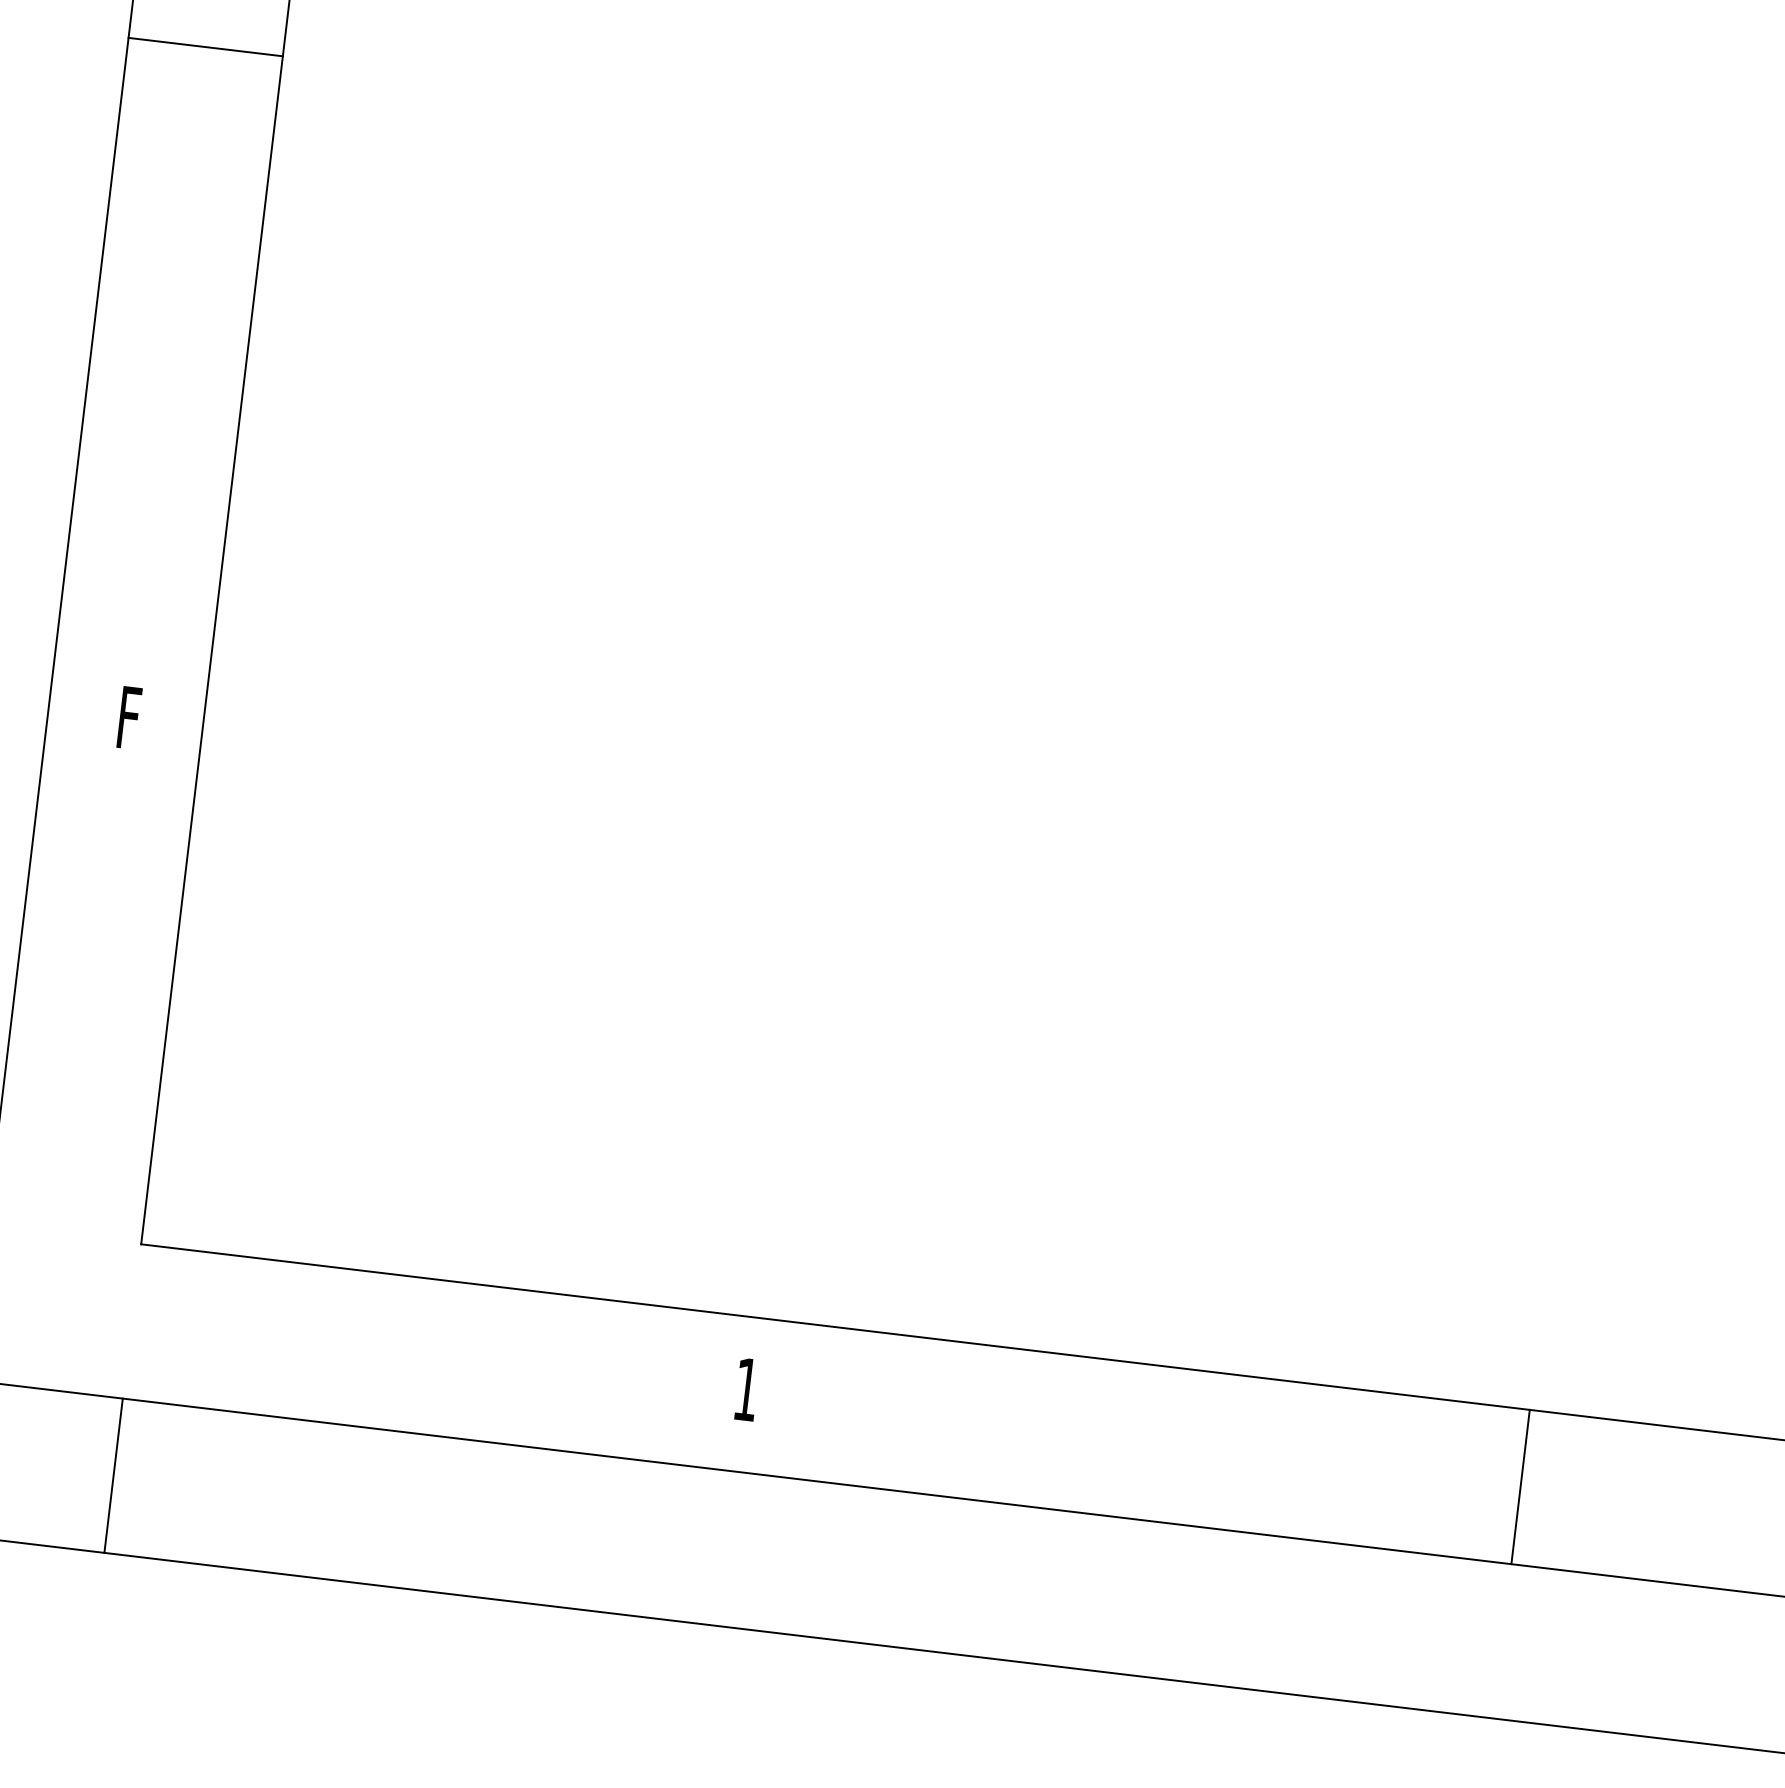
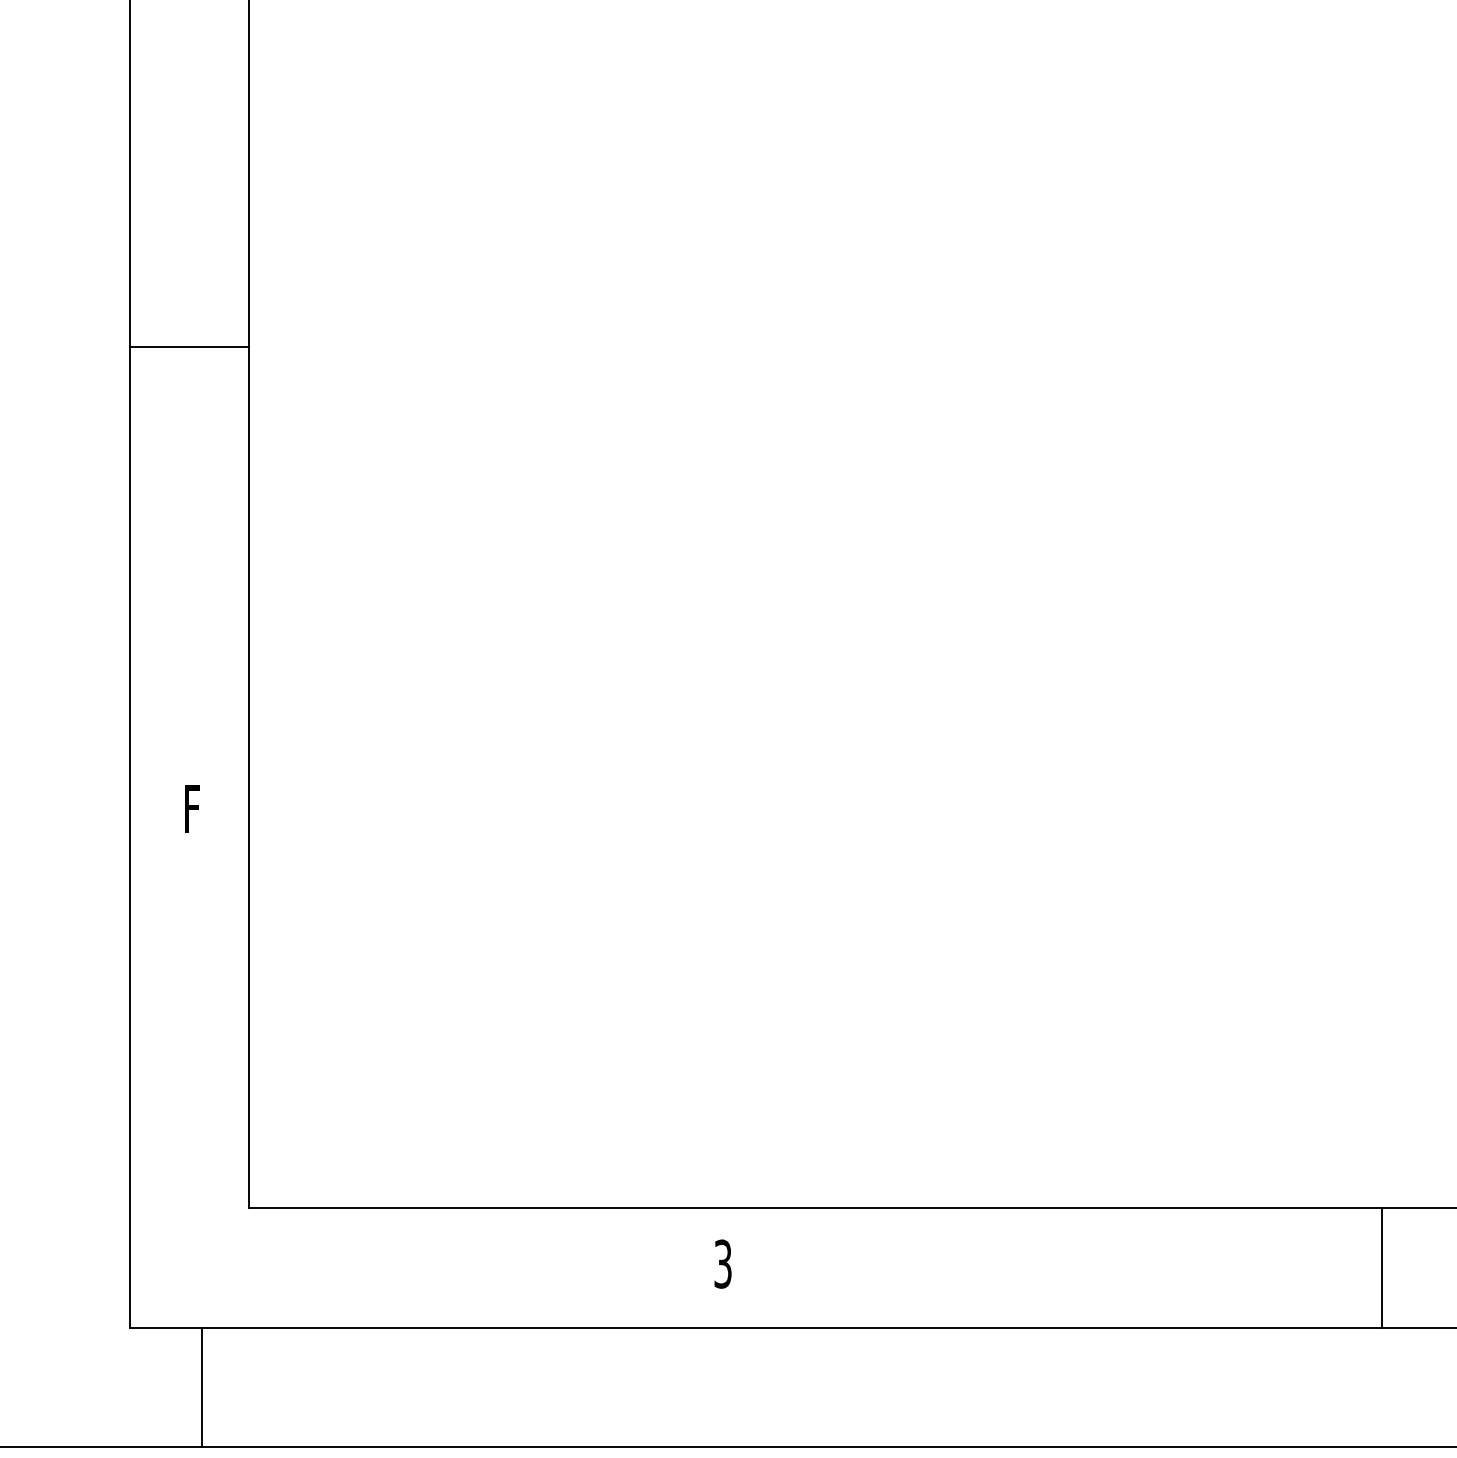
line: (205, 46) -> (189, 346), moved
text: (745, 1388) -> (722, 1263), 1 -> 3
line: (113, 1475) -> (202, 1386), moved
line: (1520, 1486) -> (1381, 1267), moved

